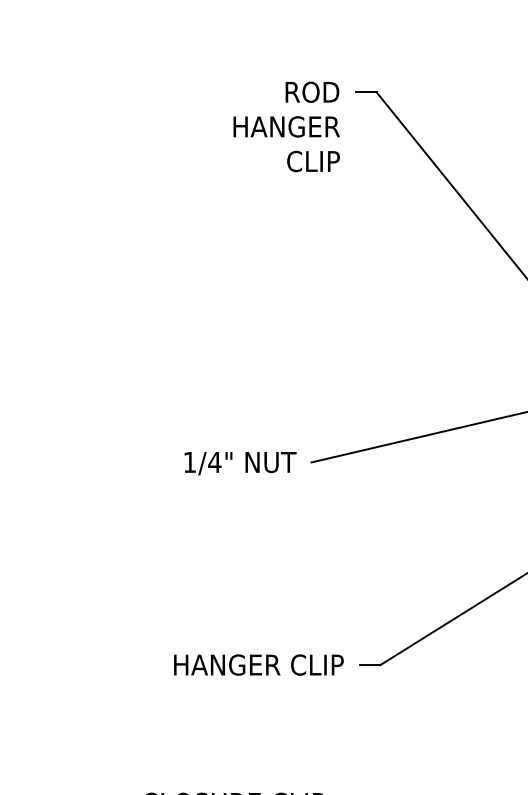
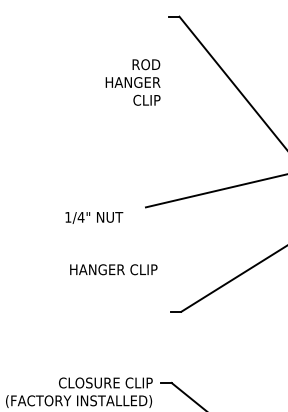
text: (285, 126) -> (132, 82), moved
text: (240, 462) -> (94, 217), moved
text: (258, 664) -> (113, 269), moved

